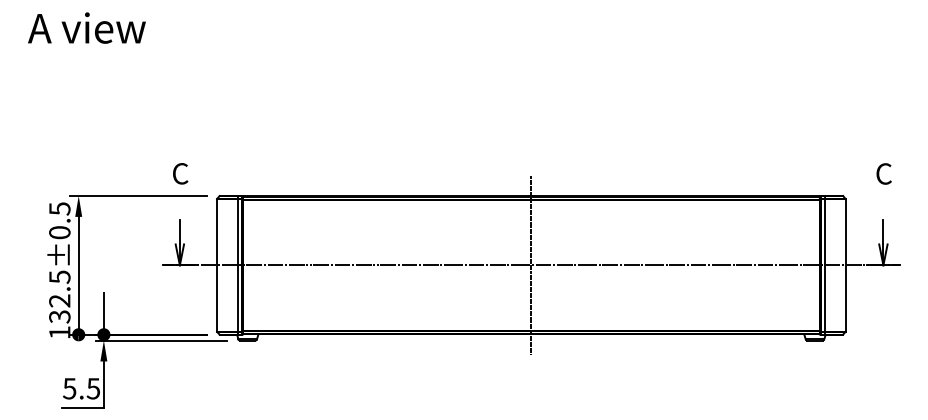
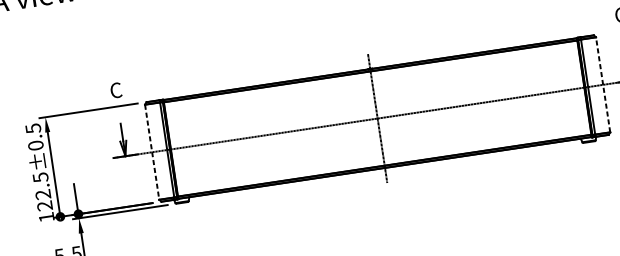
line: (845, 264) -> (602, 84), solid -> dashed
line: (217, 265) -> (152, 152), solid -> dashed
text: (59, 316) -> (44, 205), 132.5±0.5 -> 122.5±0.5

